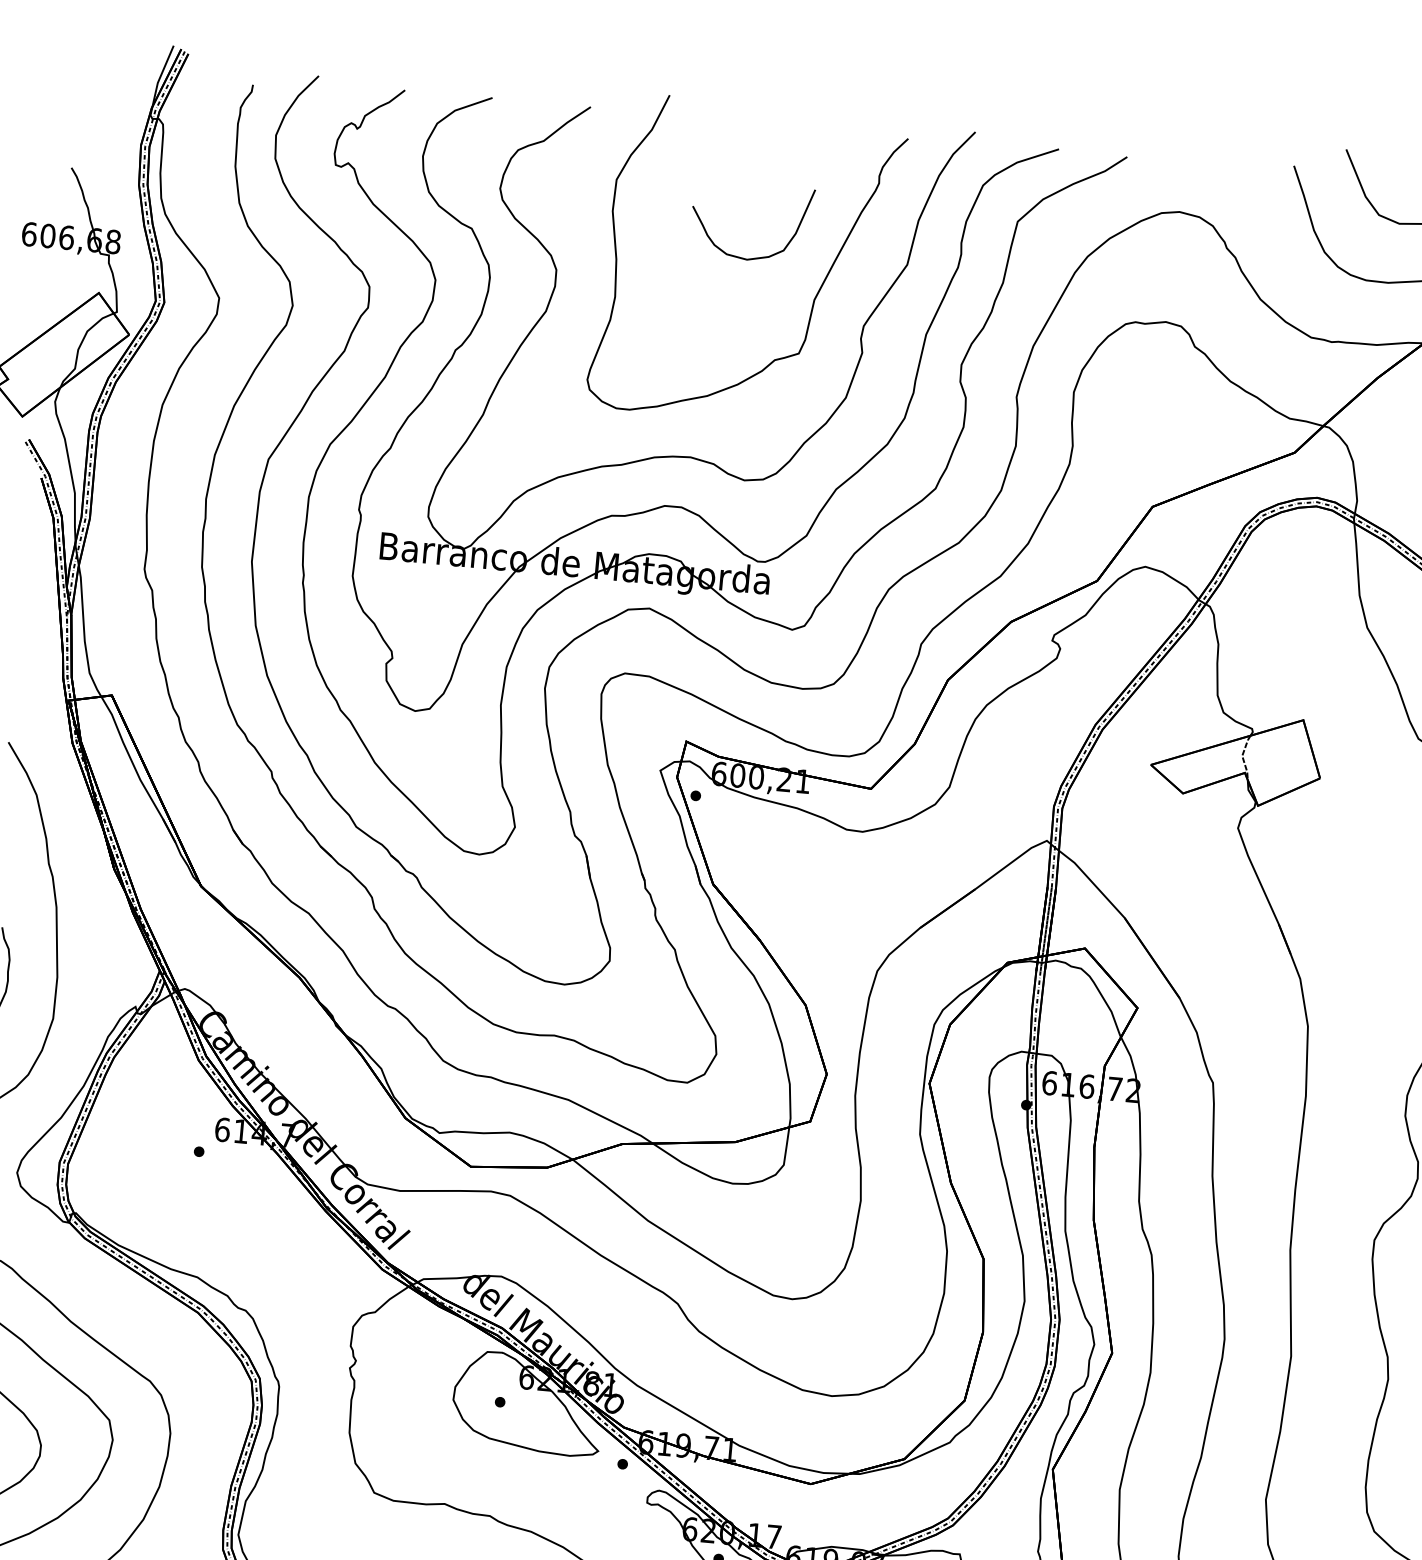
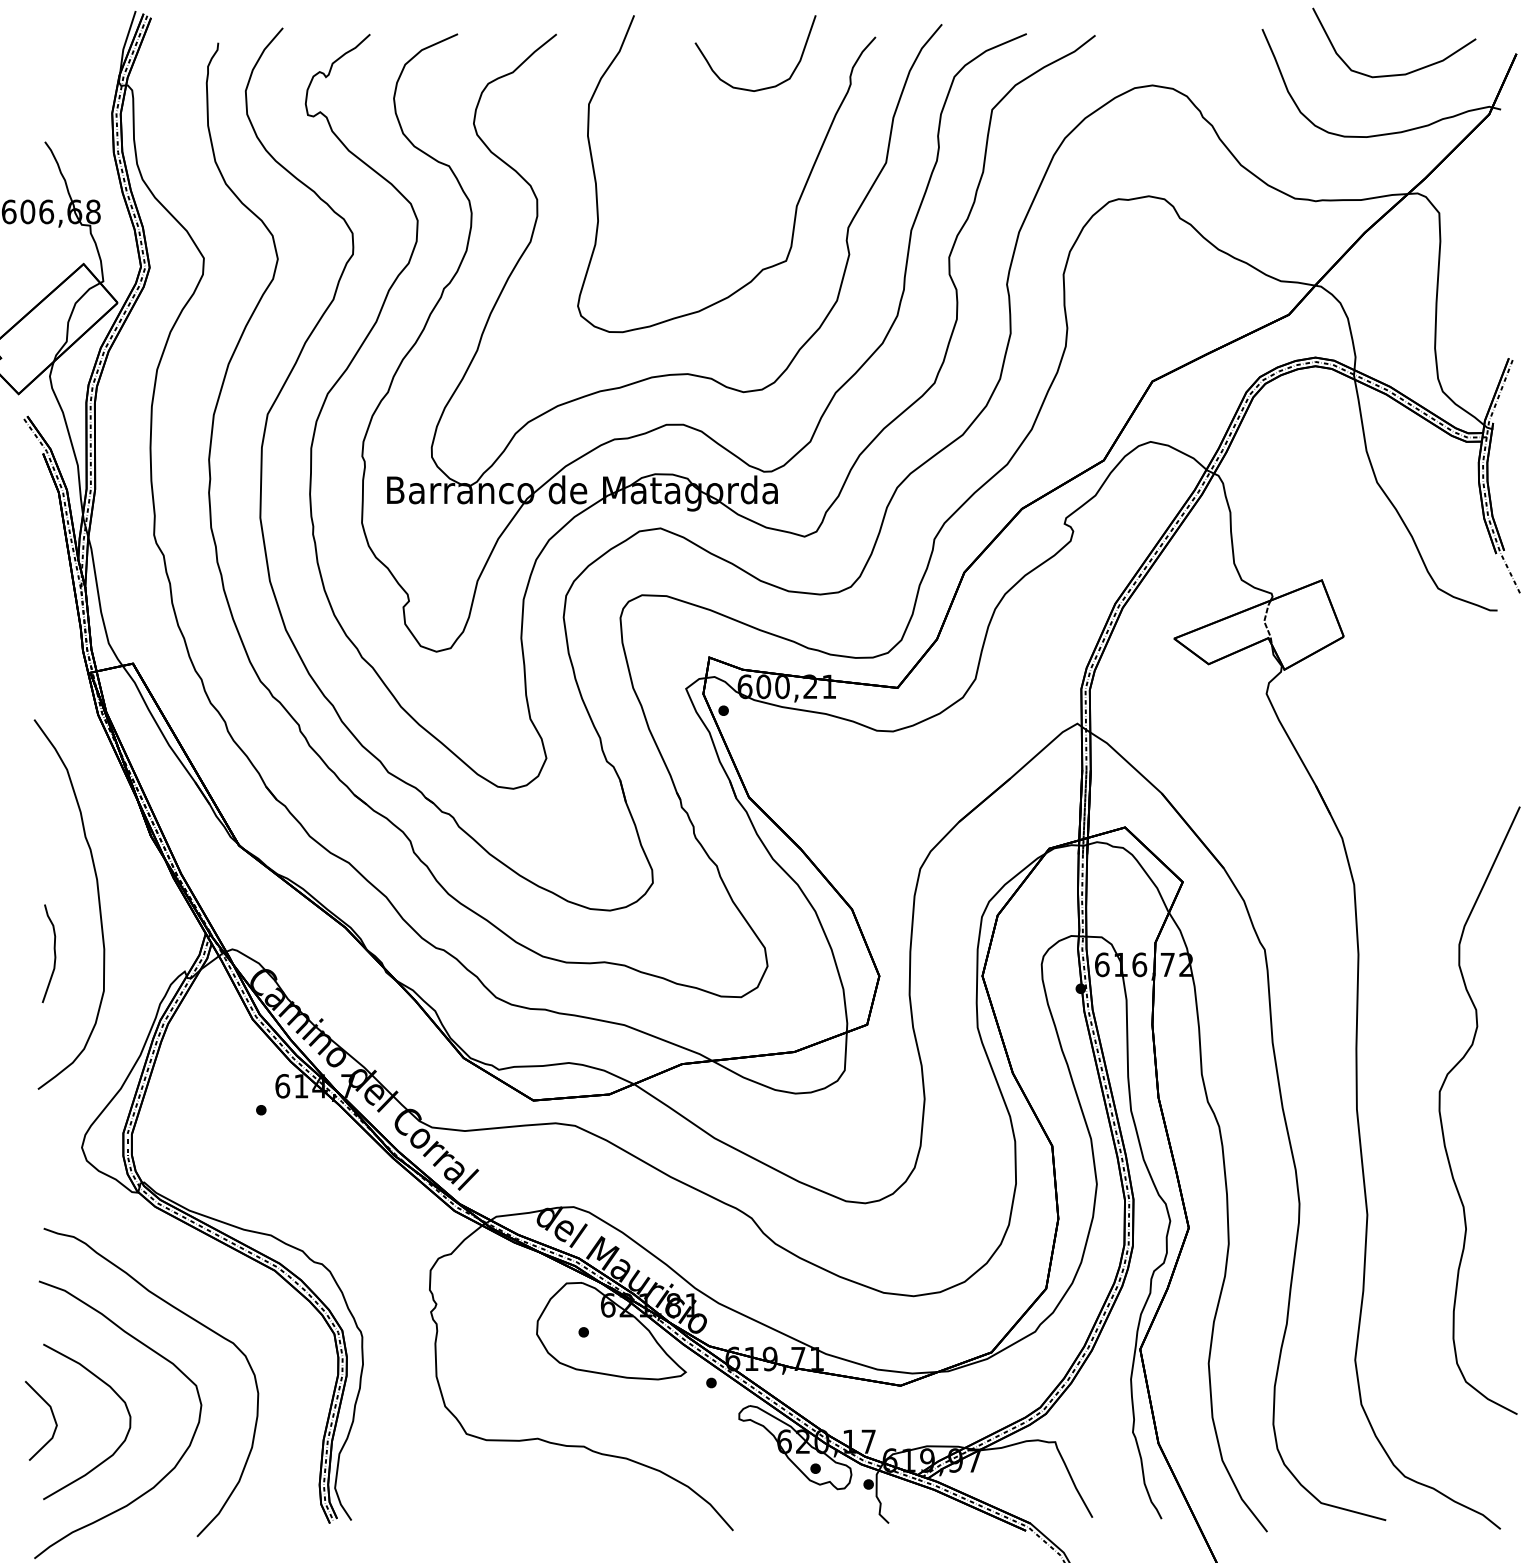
curve: (753, 257) -> (760, 88), moved

